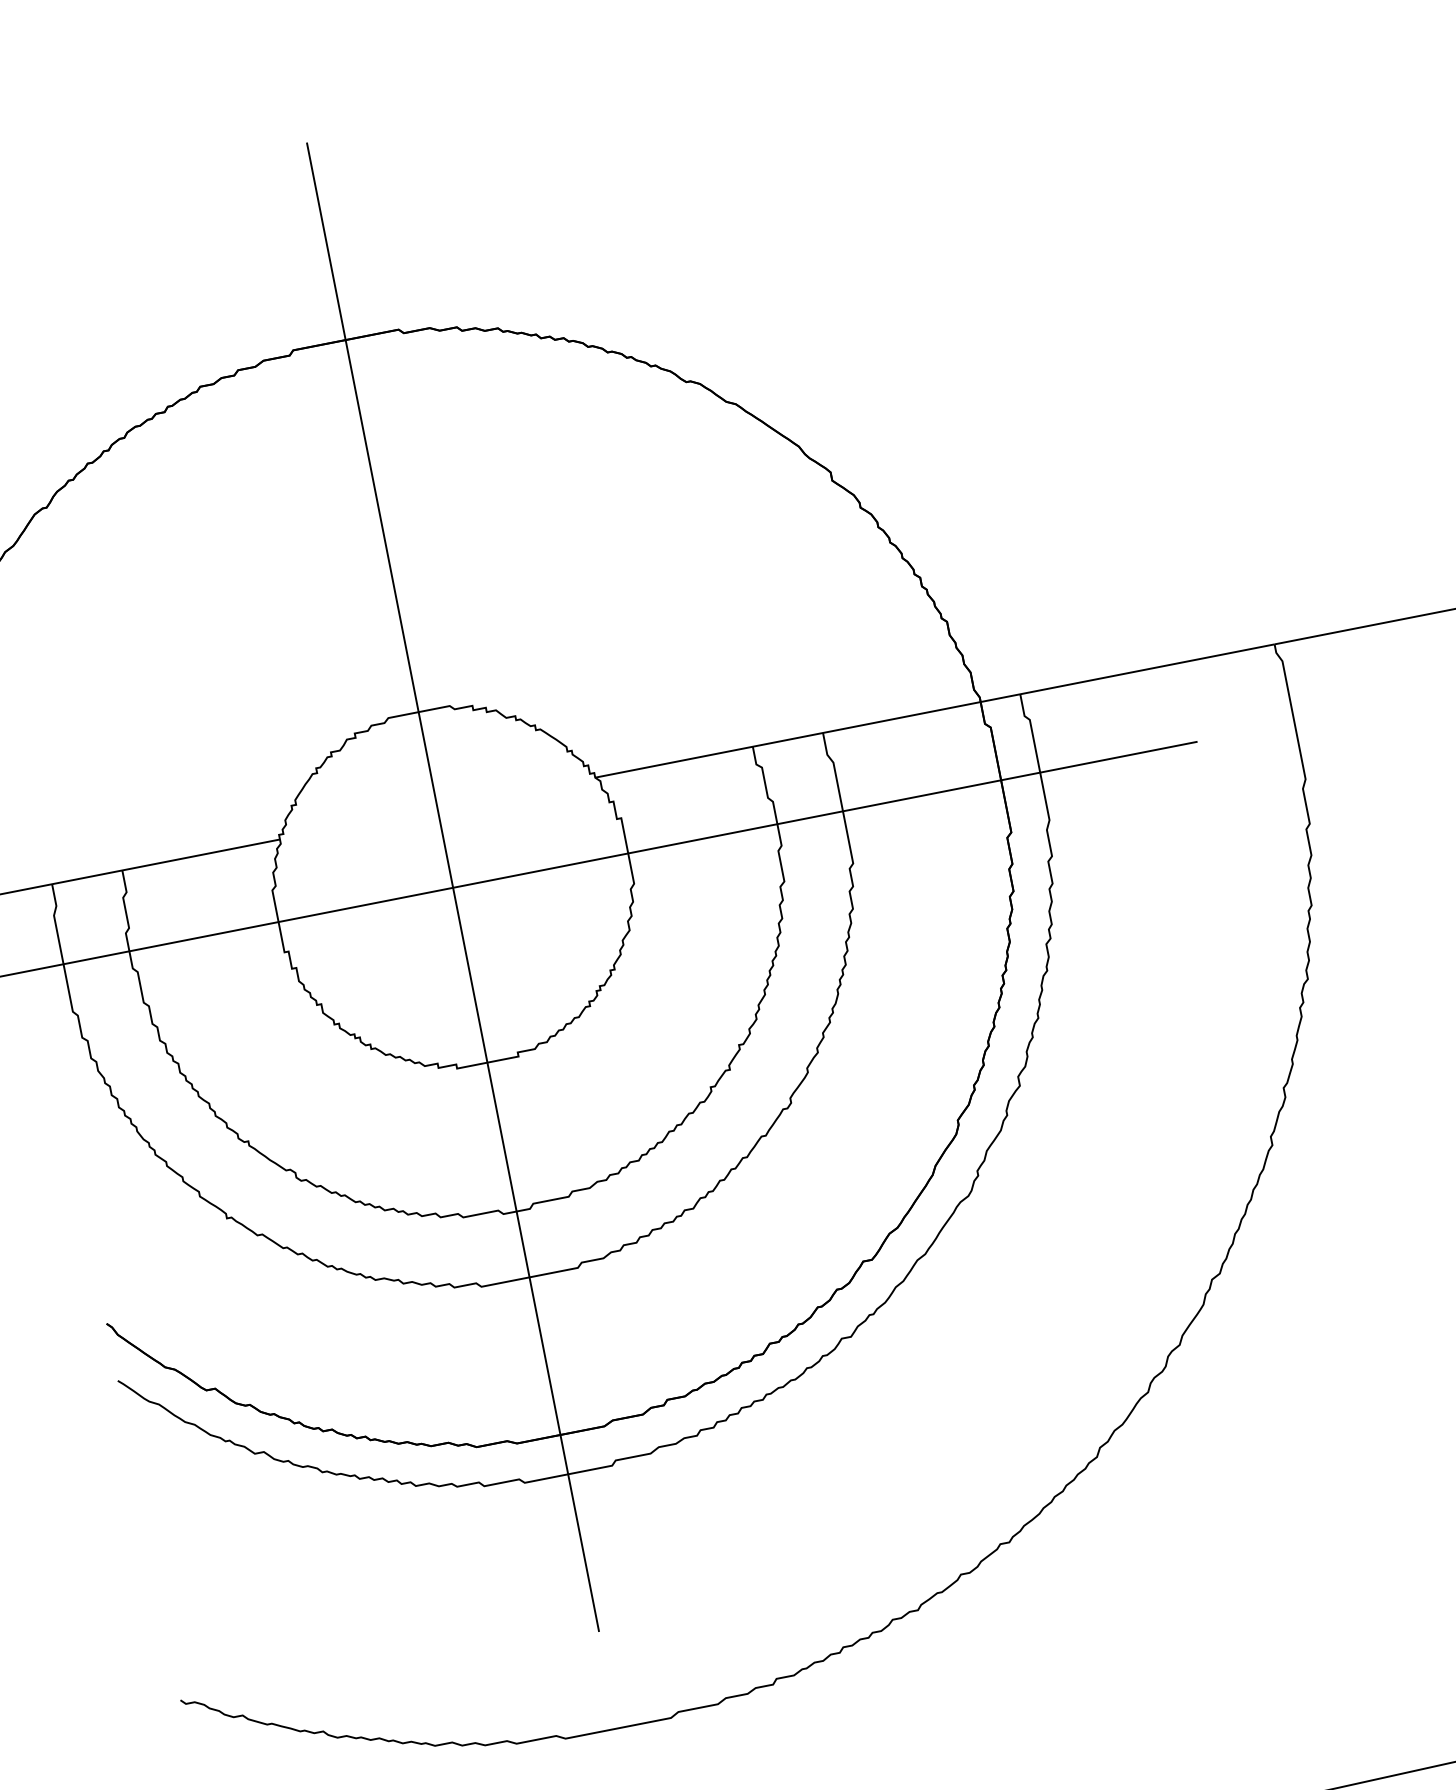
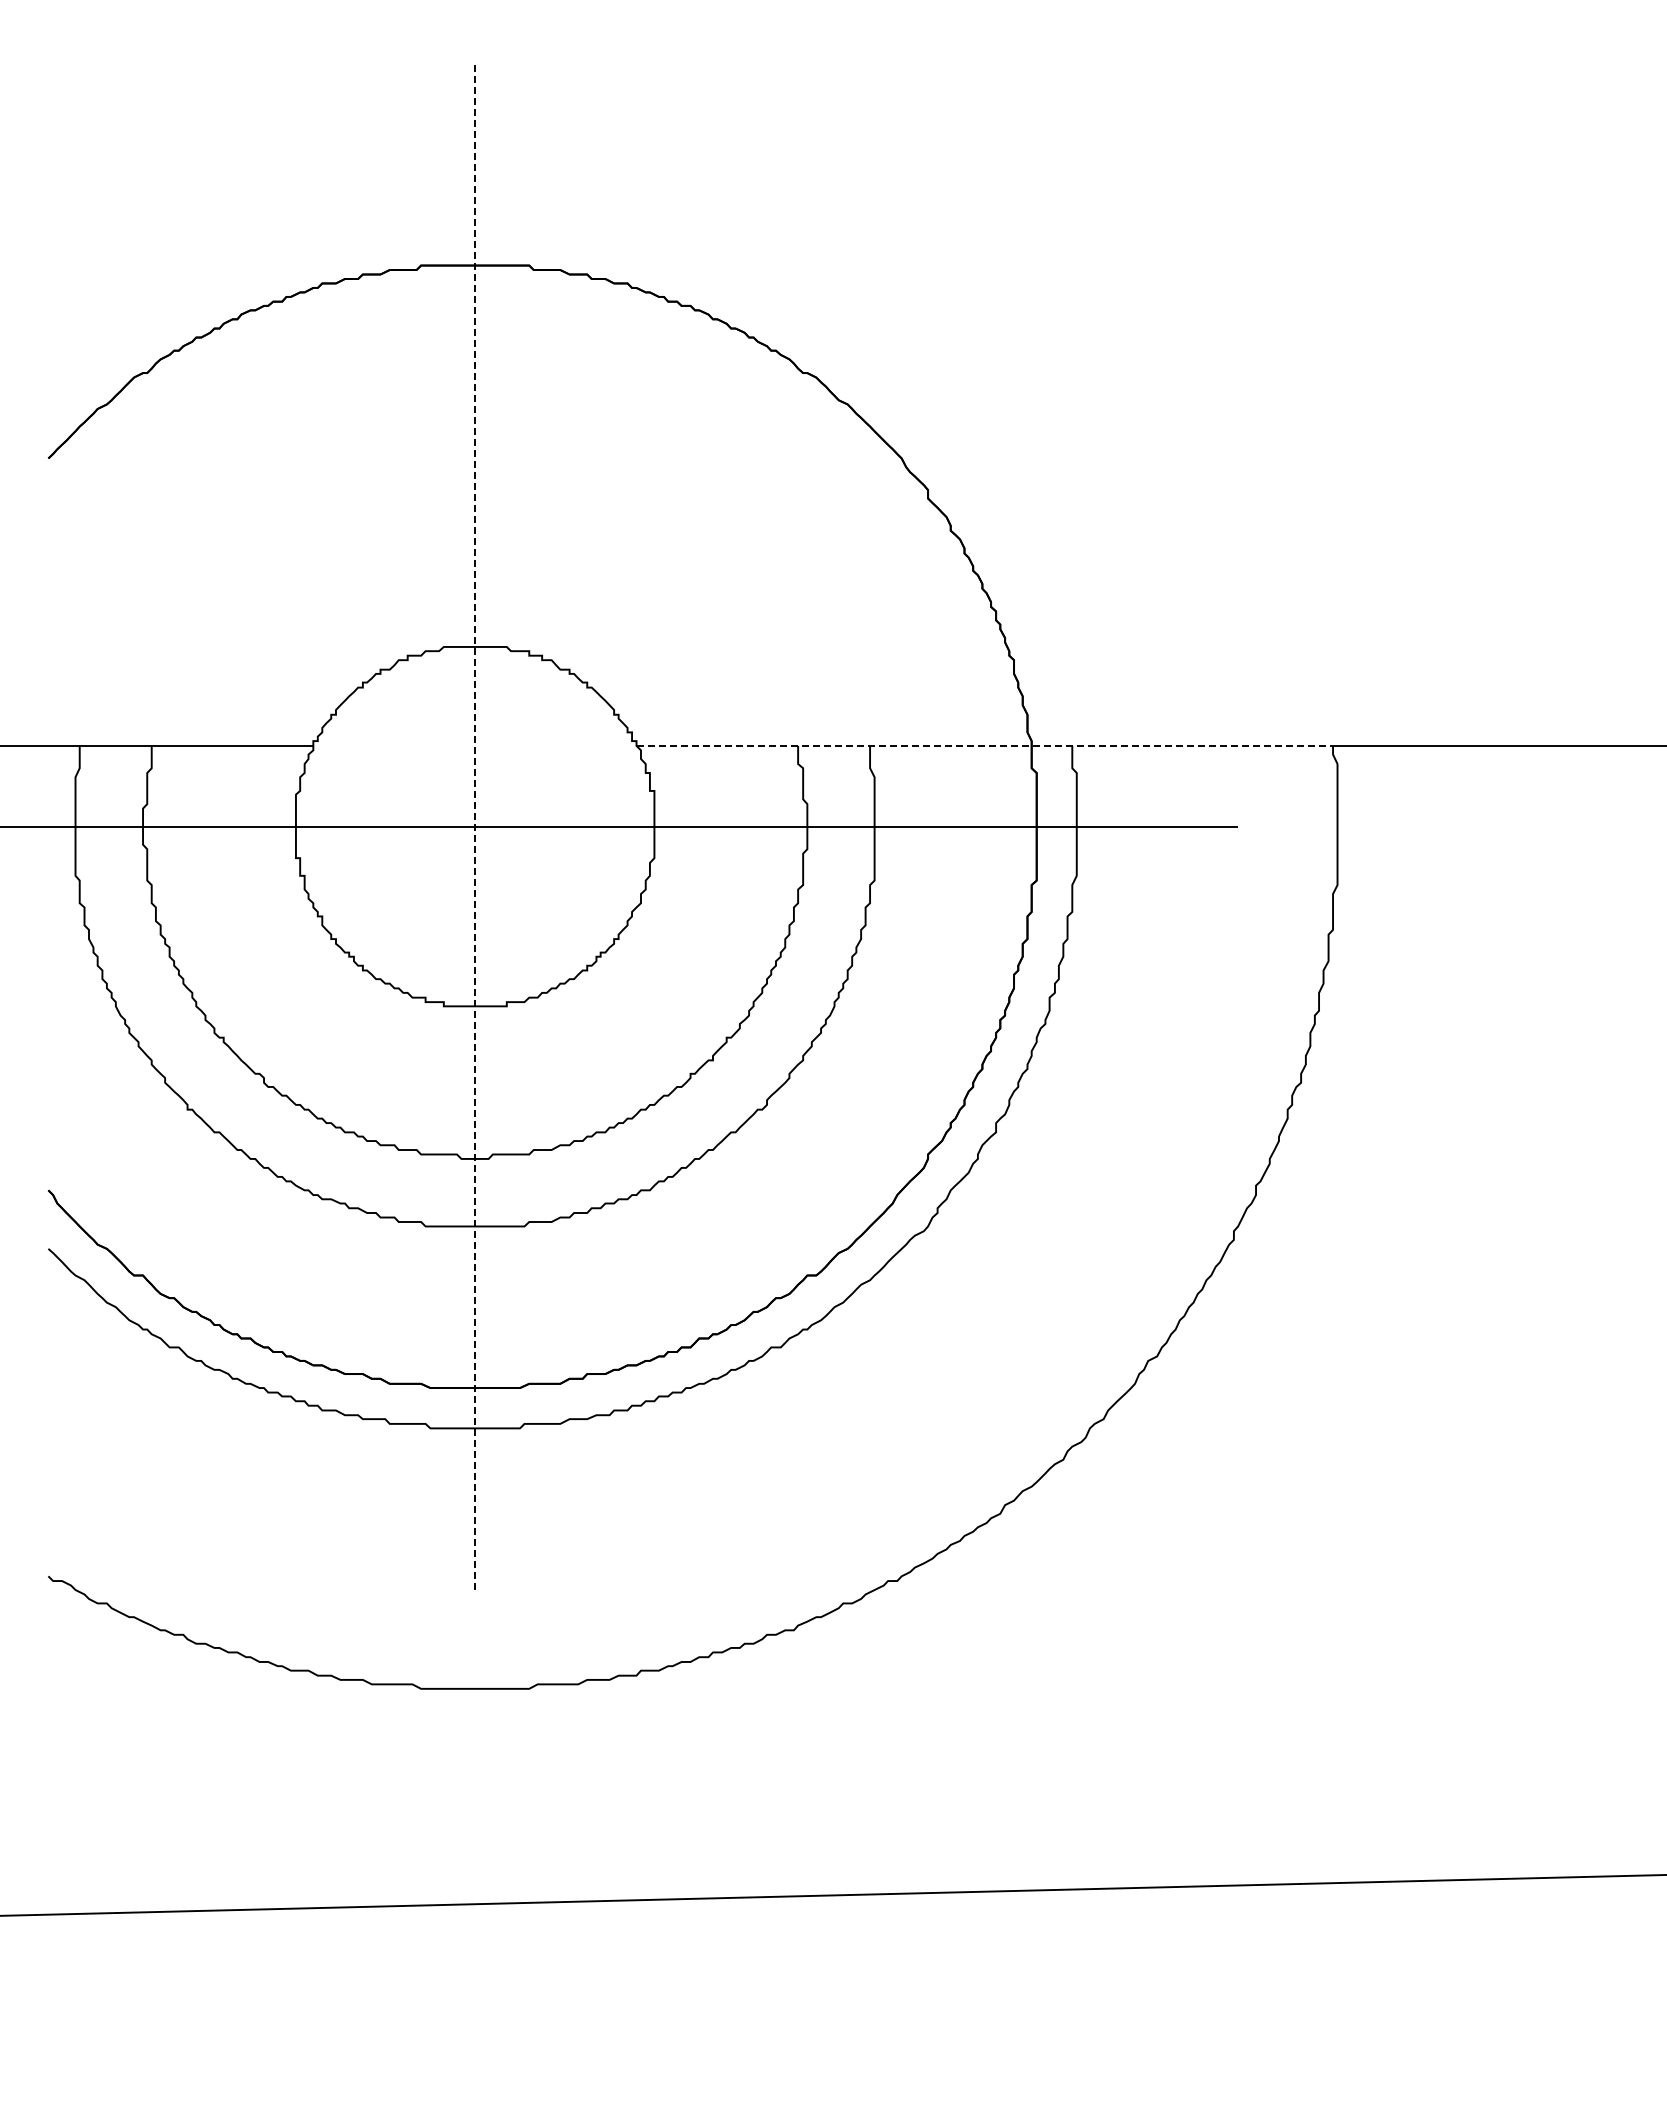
line: (935, 710) -> (985, 745), solid -> dashed
line: (452, 887) -> (474, 826), solid -> dashed

